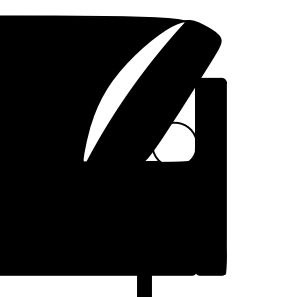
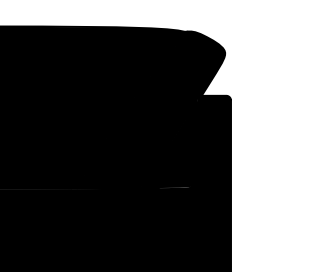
fill: (134, 91) -> (129, 109), added
fill: (169, 122) -> (168, 144), added

